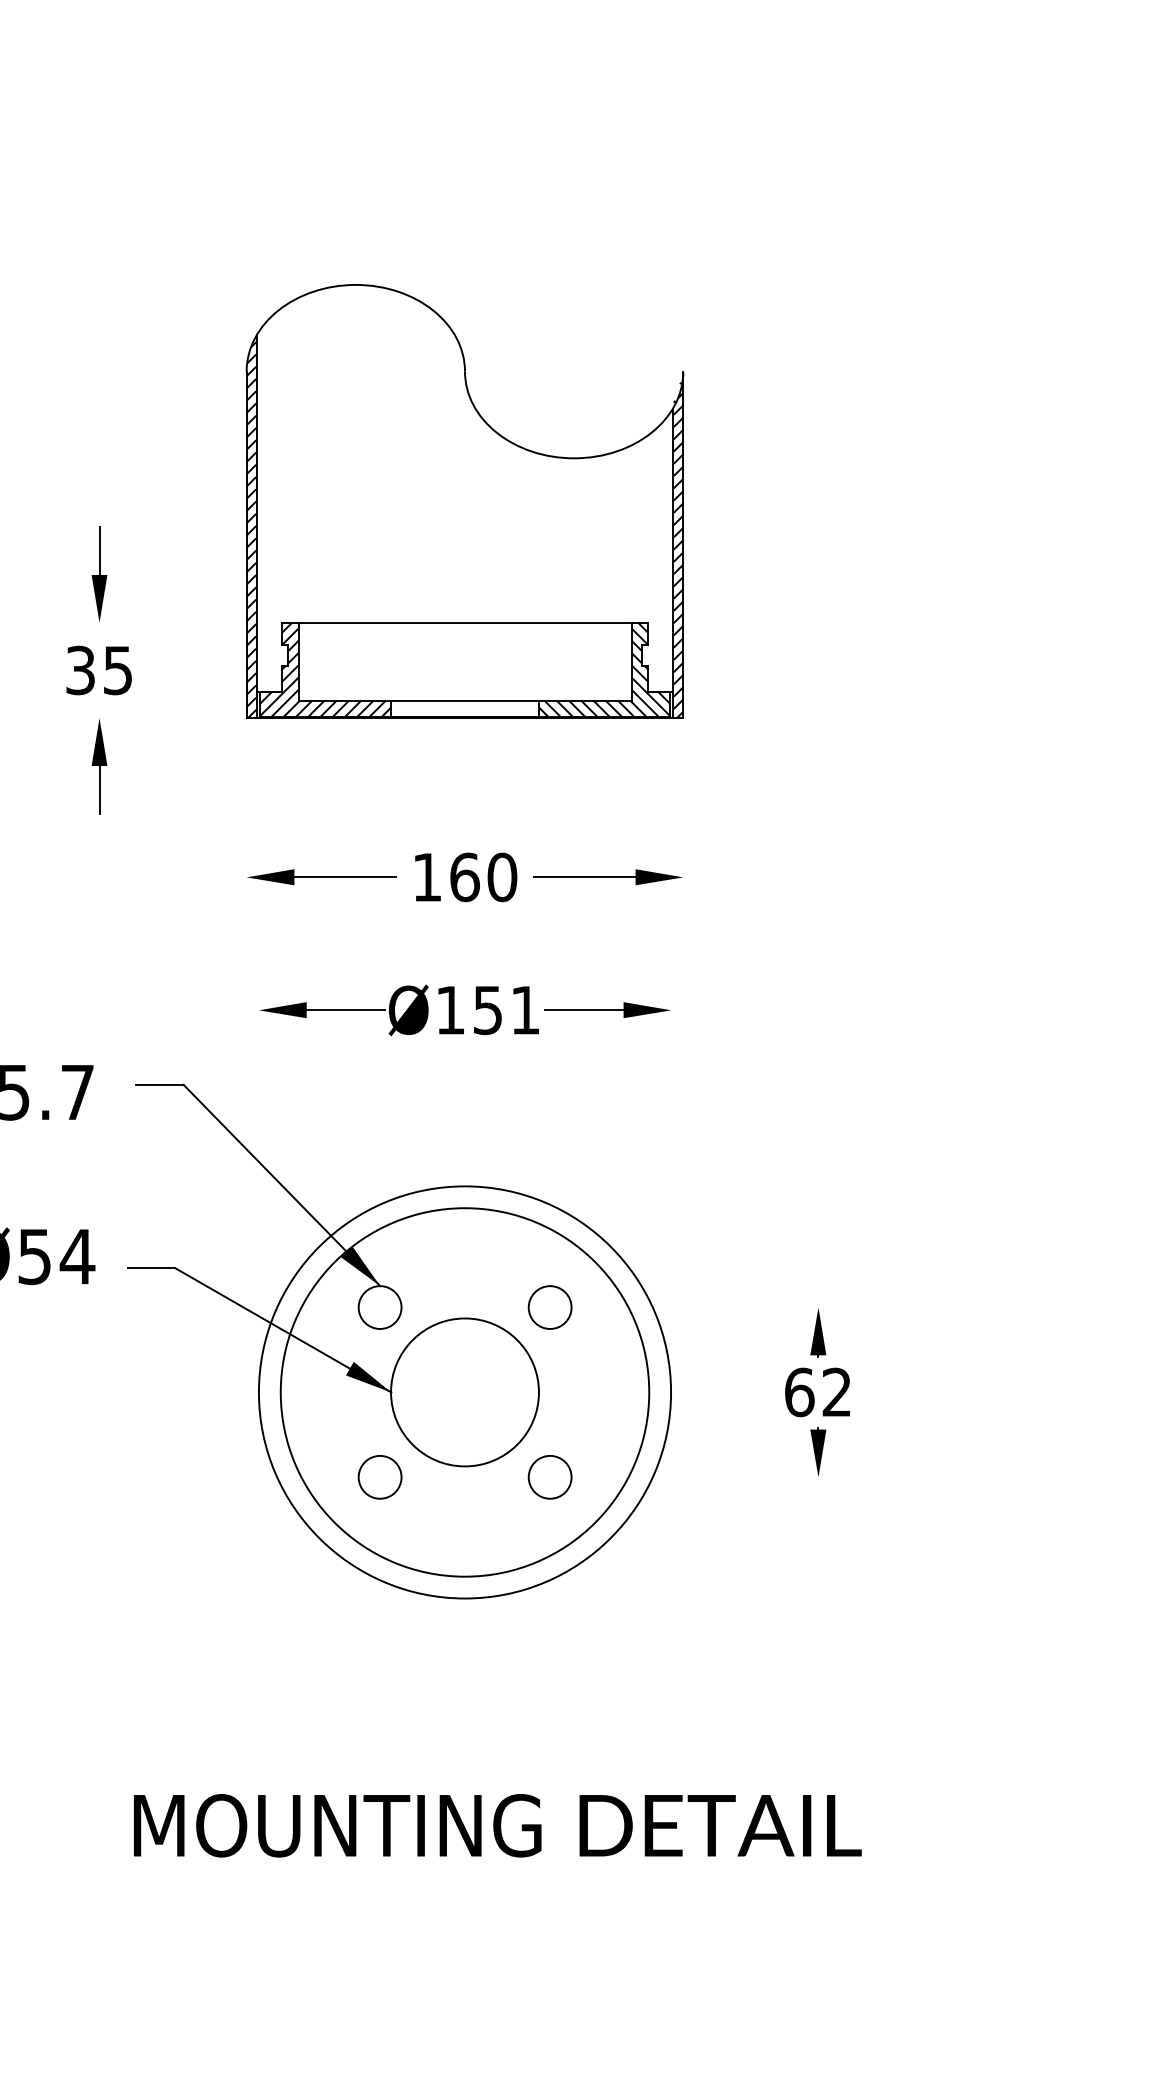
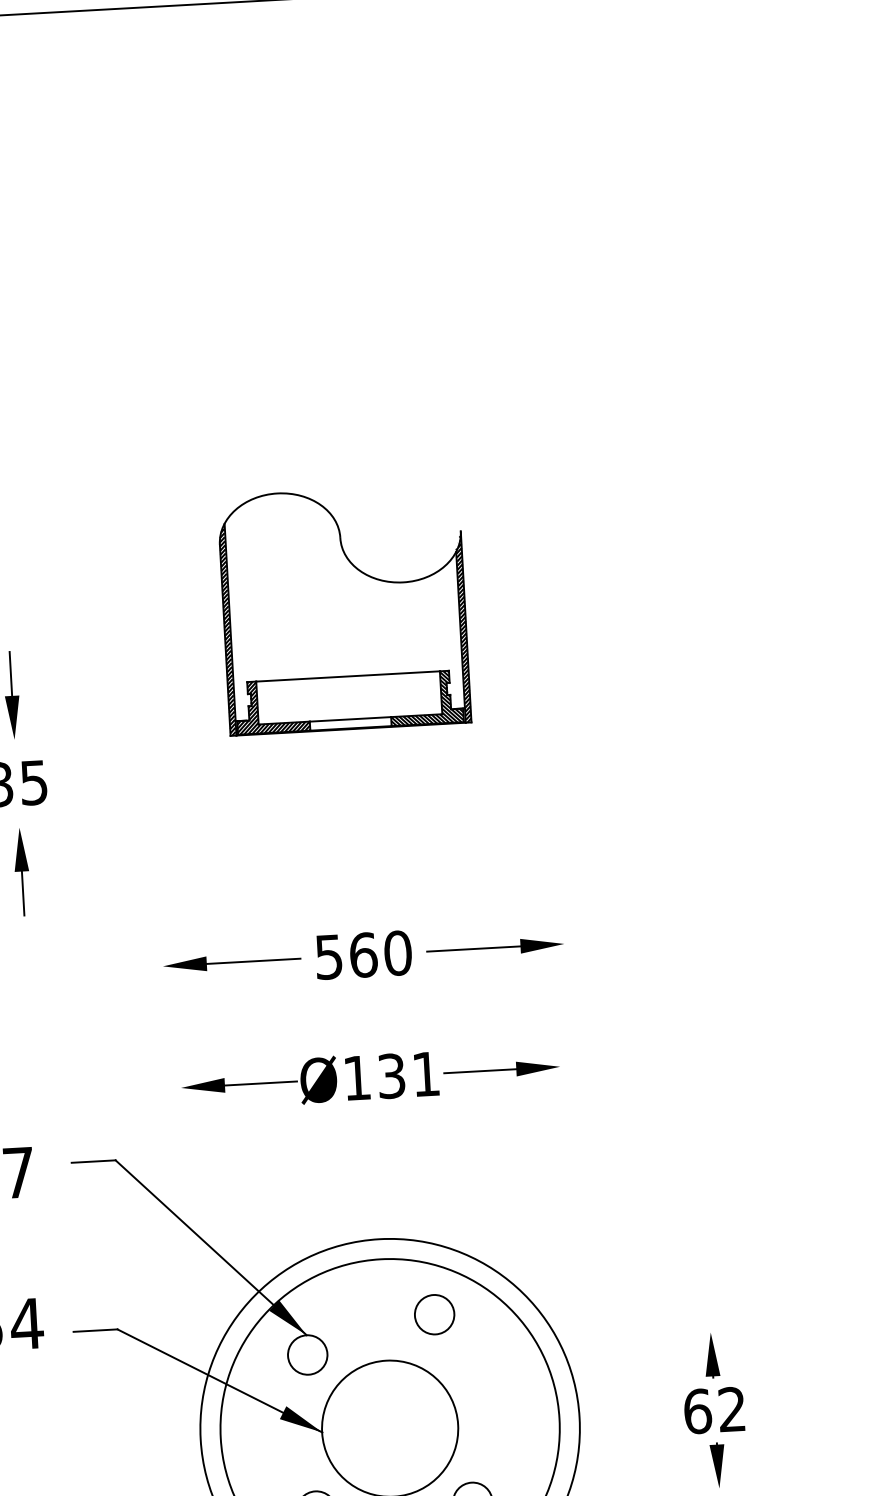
part: (464, 501) -> (343, 609), size x0.6
text: (427, 877) -> (329, 957), 160 -> 560
text: (488, 1009) -> (392, 1075), Ø151 -> Ø131
circle: (549, 1307) -> (434, 1314), moved

